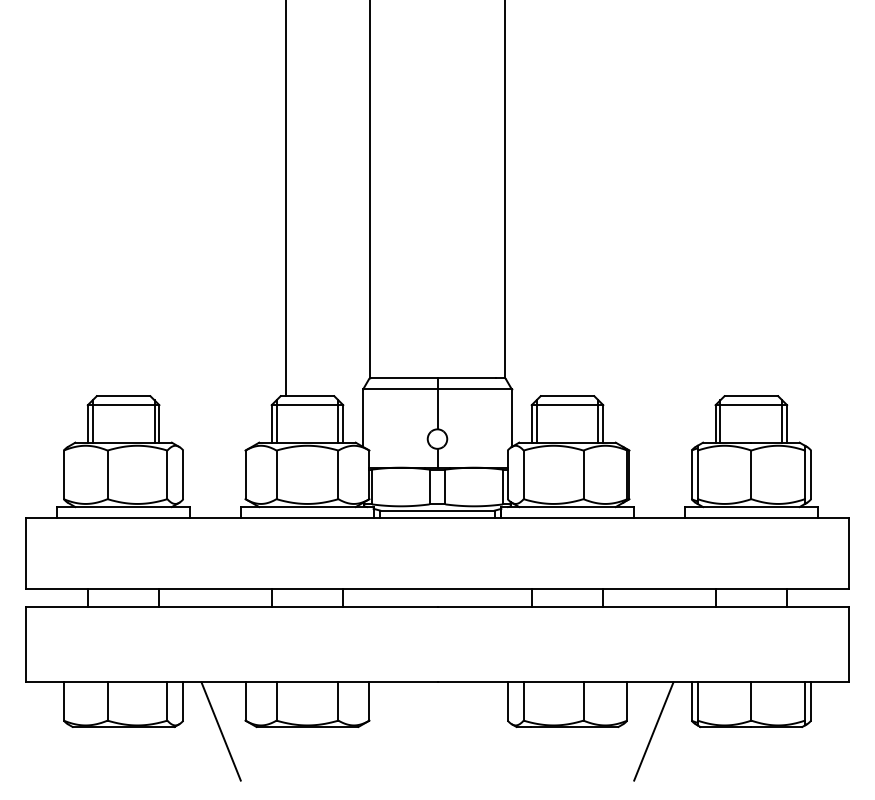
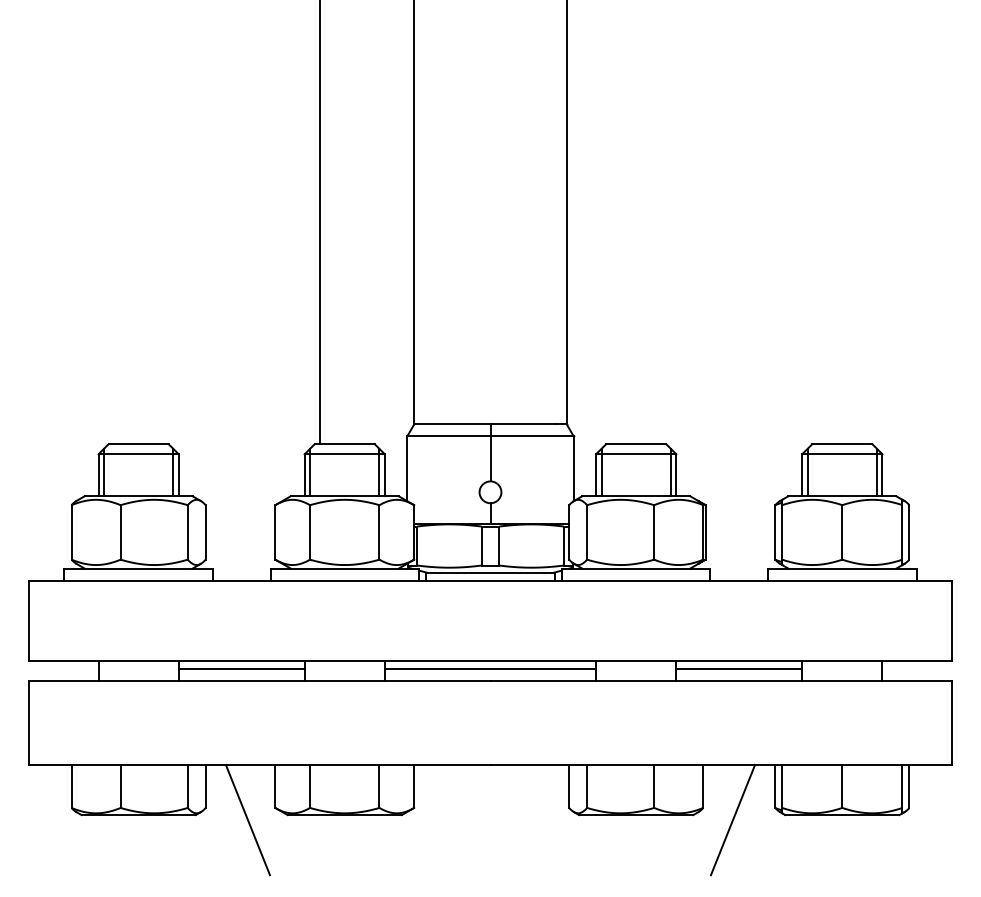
line: (215, 596) -> (241, 668), added
line: (437, 596) -> (490, 668), added
line: (659, 596) -> (739, 668), added

